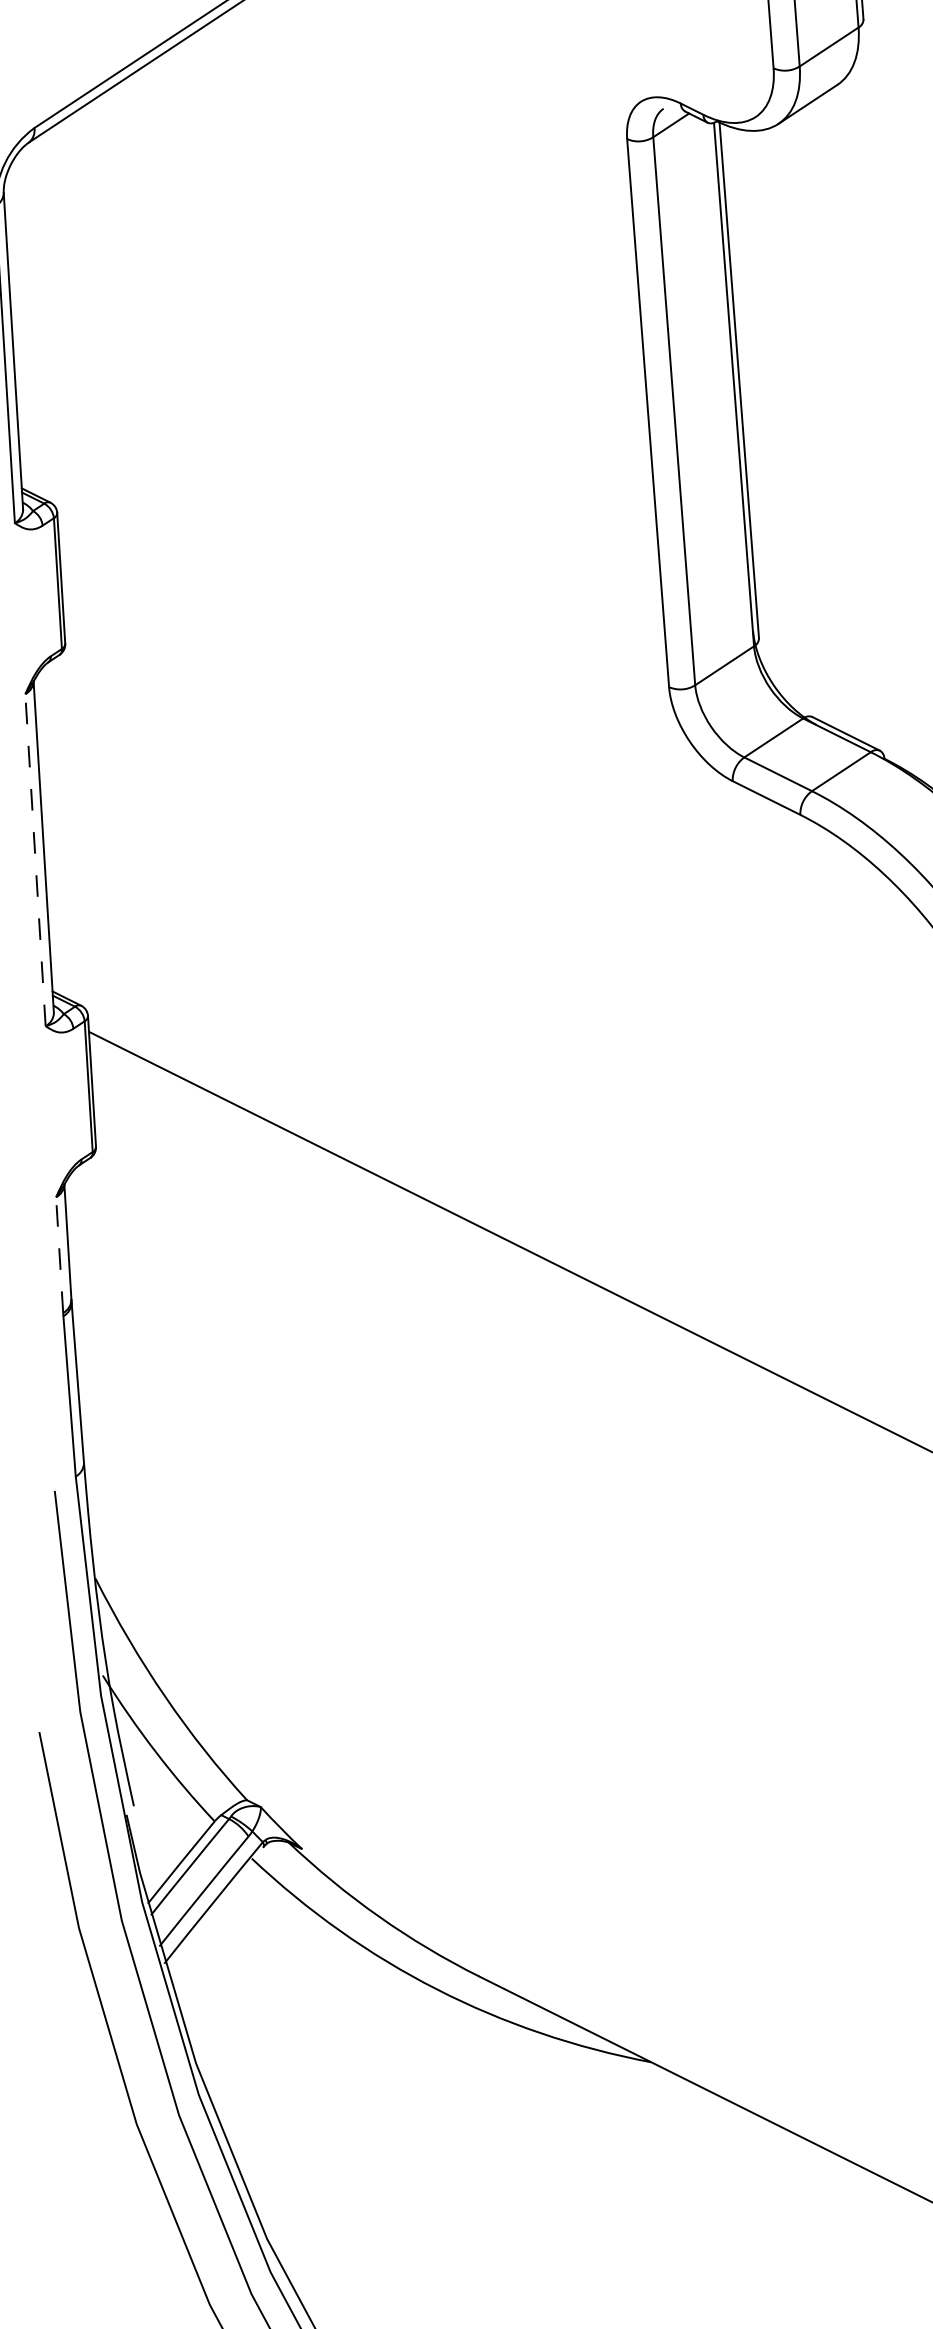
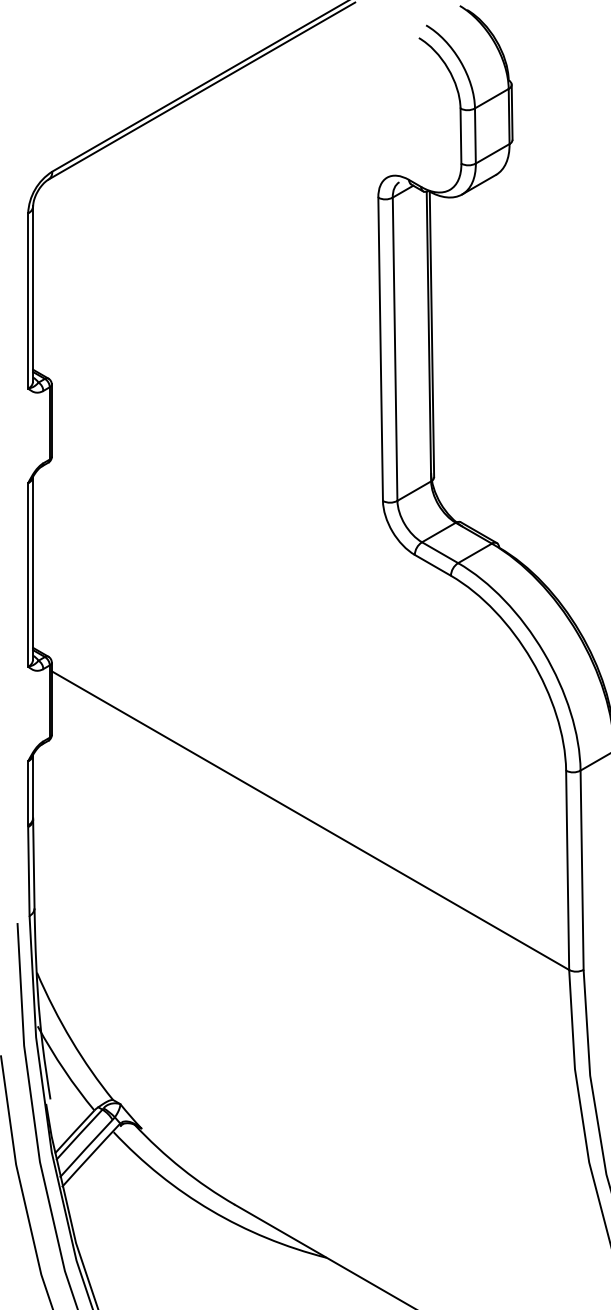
line: (36, 859) -> (28, 574), dashed -> solid
line: (60, 1255) -> (28, 793), dashed -> solid

